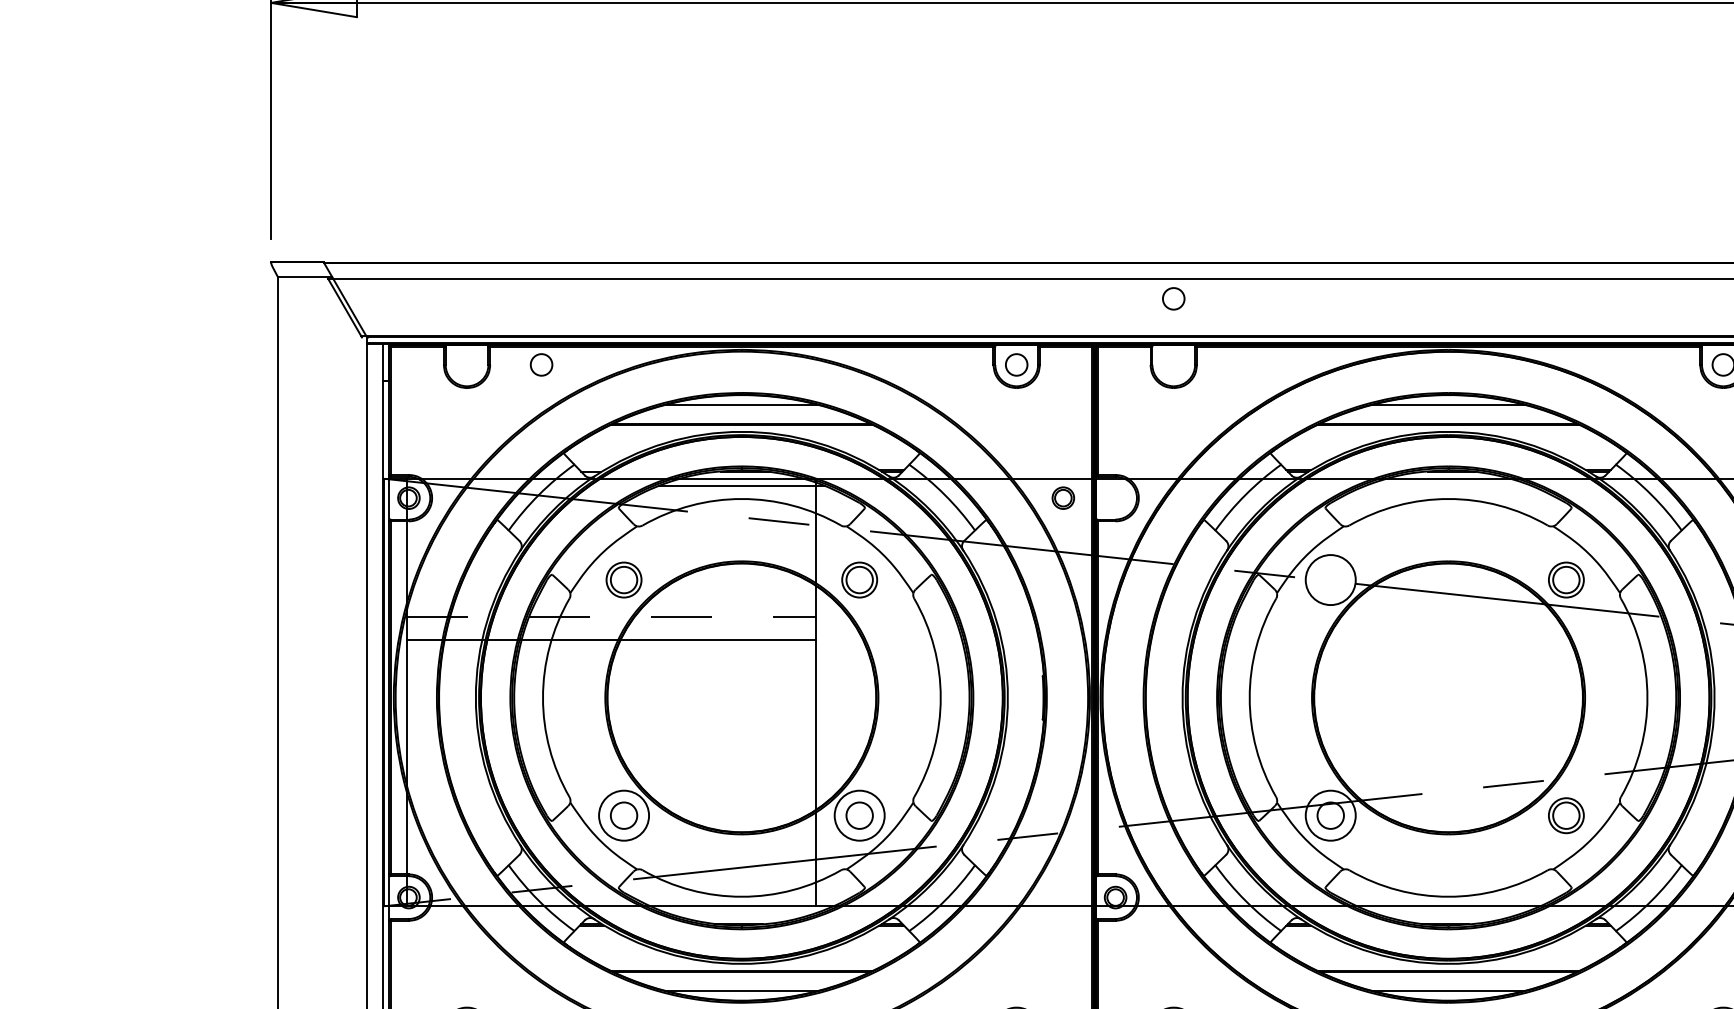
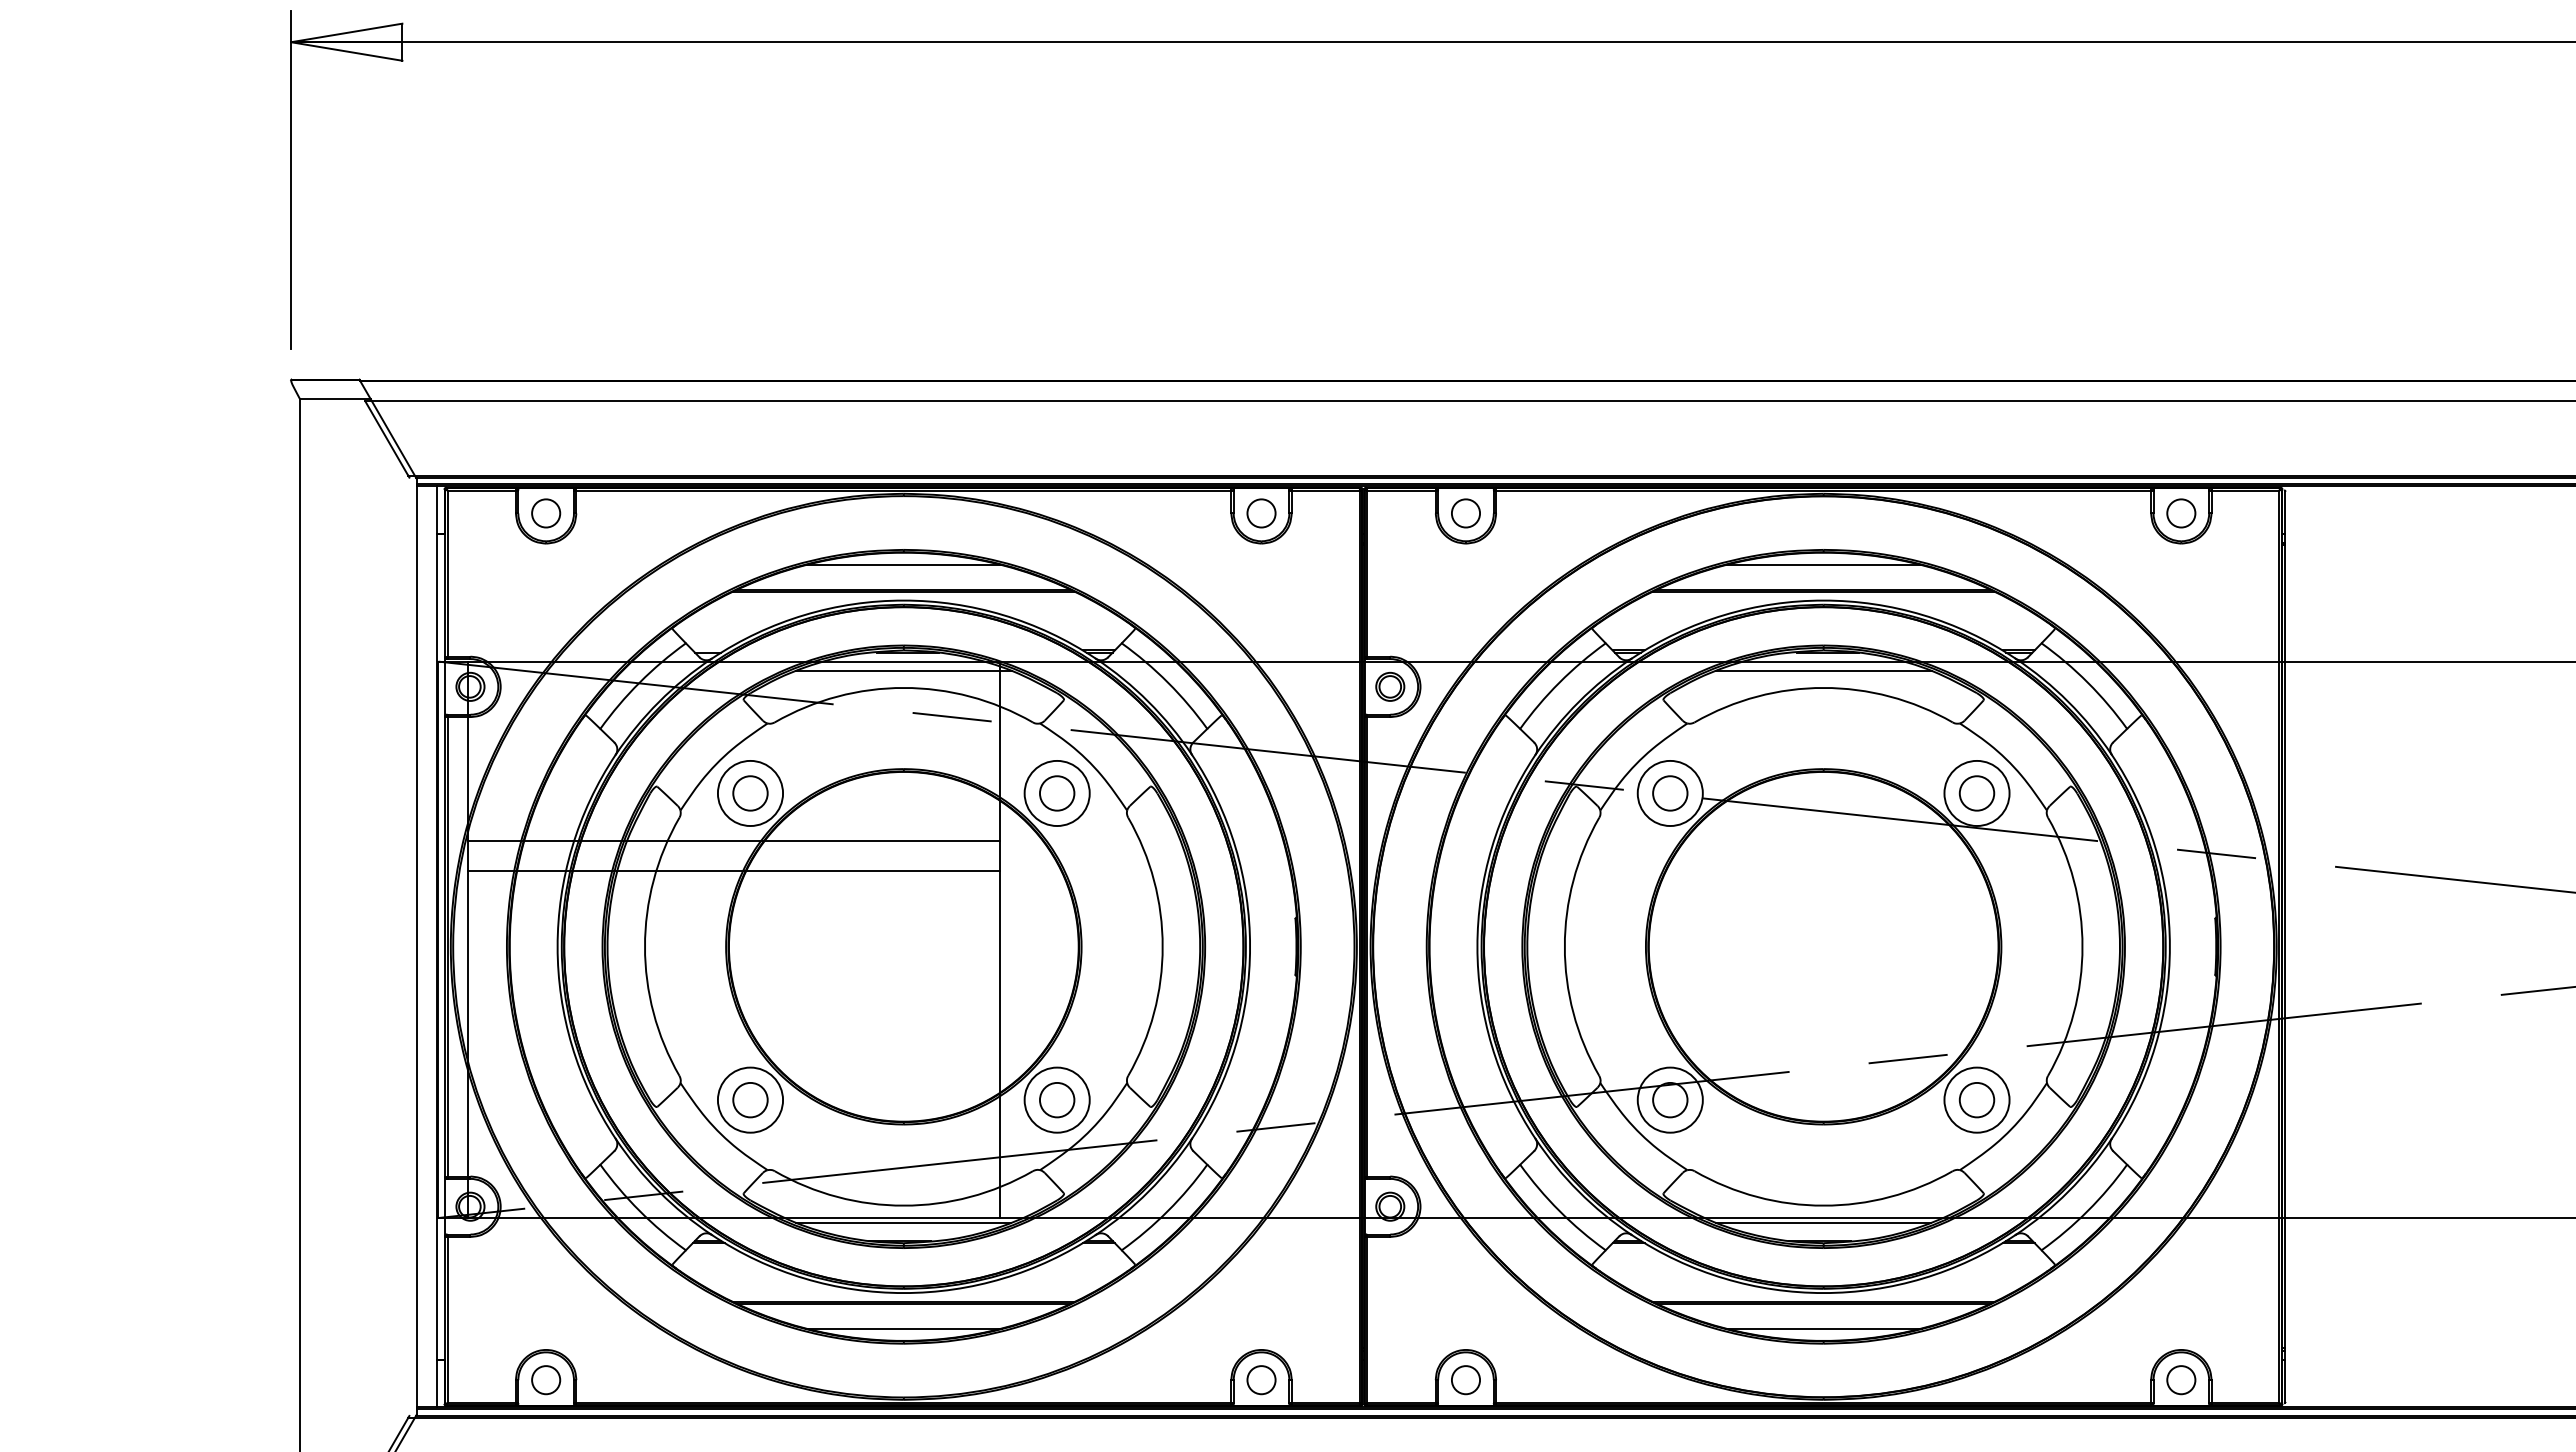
circle: (1173, 298) -> (1465, 513), moved
circle: (541, 364) -> (546, 513), moved
line: (1448, 485) -> (1823, 670), added
part: (1063, 497) -> (1390, 686), moved
circle: (624, 580) -> (750, 793), size x1.43
circle: (859, 580) -> (1056, 793), size x1.43
circle: (1330, 580) -> (1670, 793), added
circle: (1565, 580) -> (1976, 793), size x1.43
line: (611, 616) -> (734, 841), dashed -> solid
circle: (1565, 815) -> (1976, 1099), size x1.43
line: (741, 909) -> (903, 1222), added
line: (1448, 909) -> (1823, 1222), added

